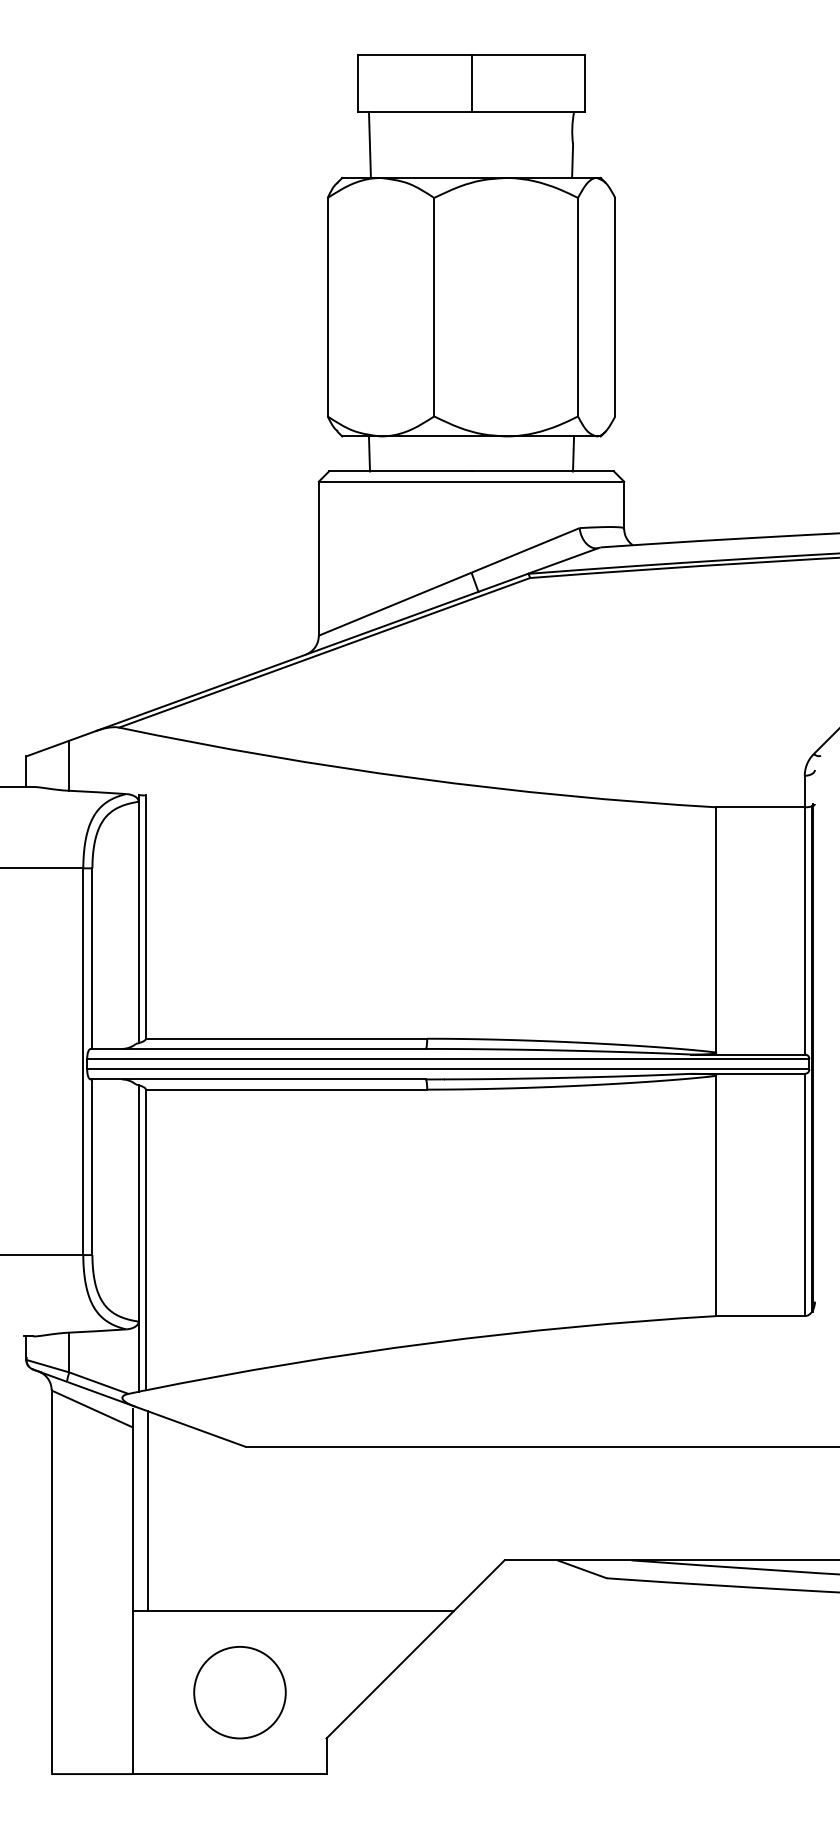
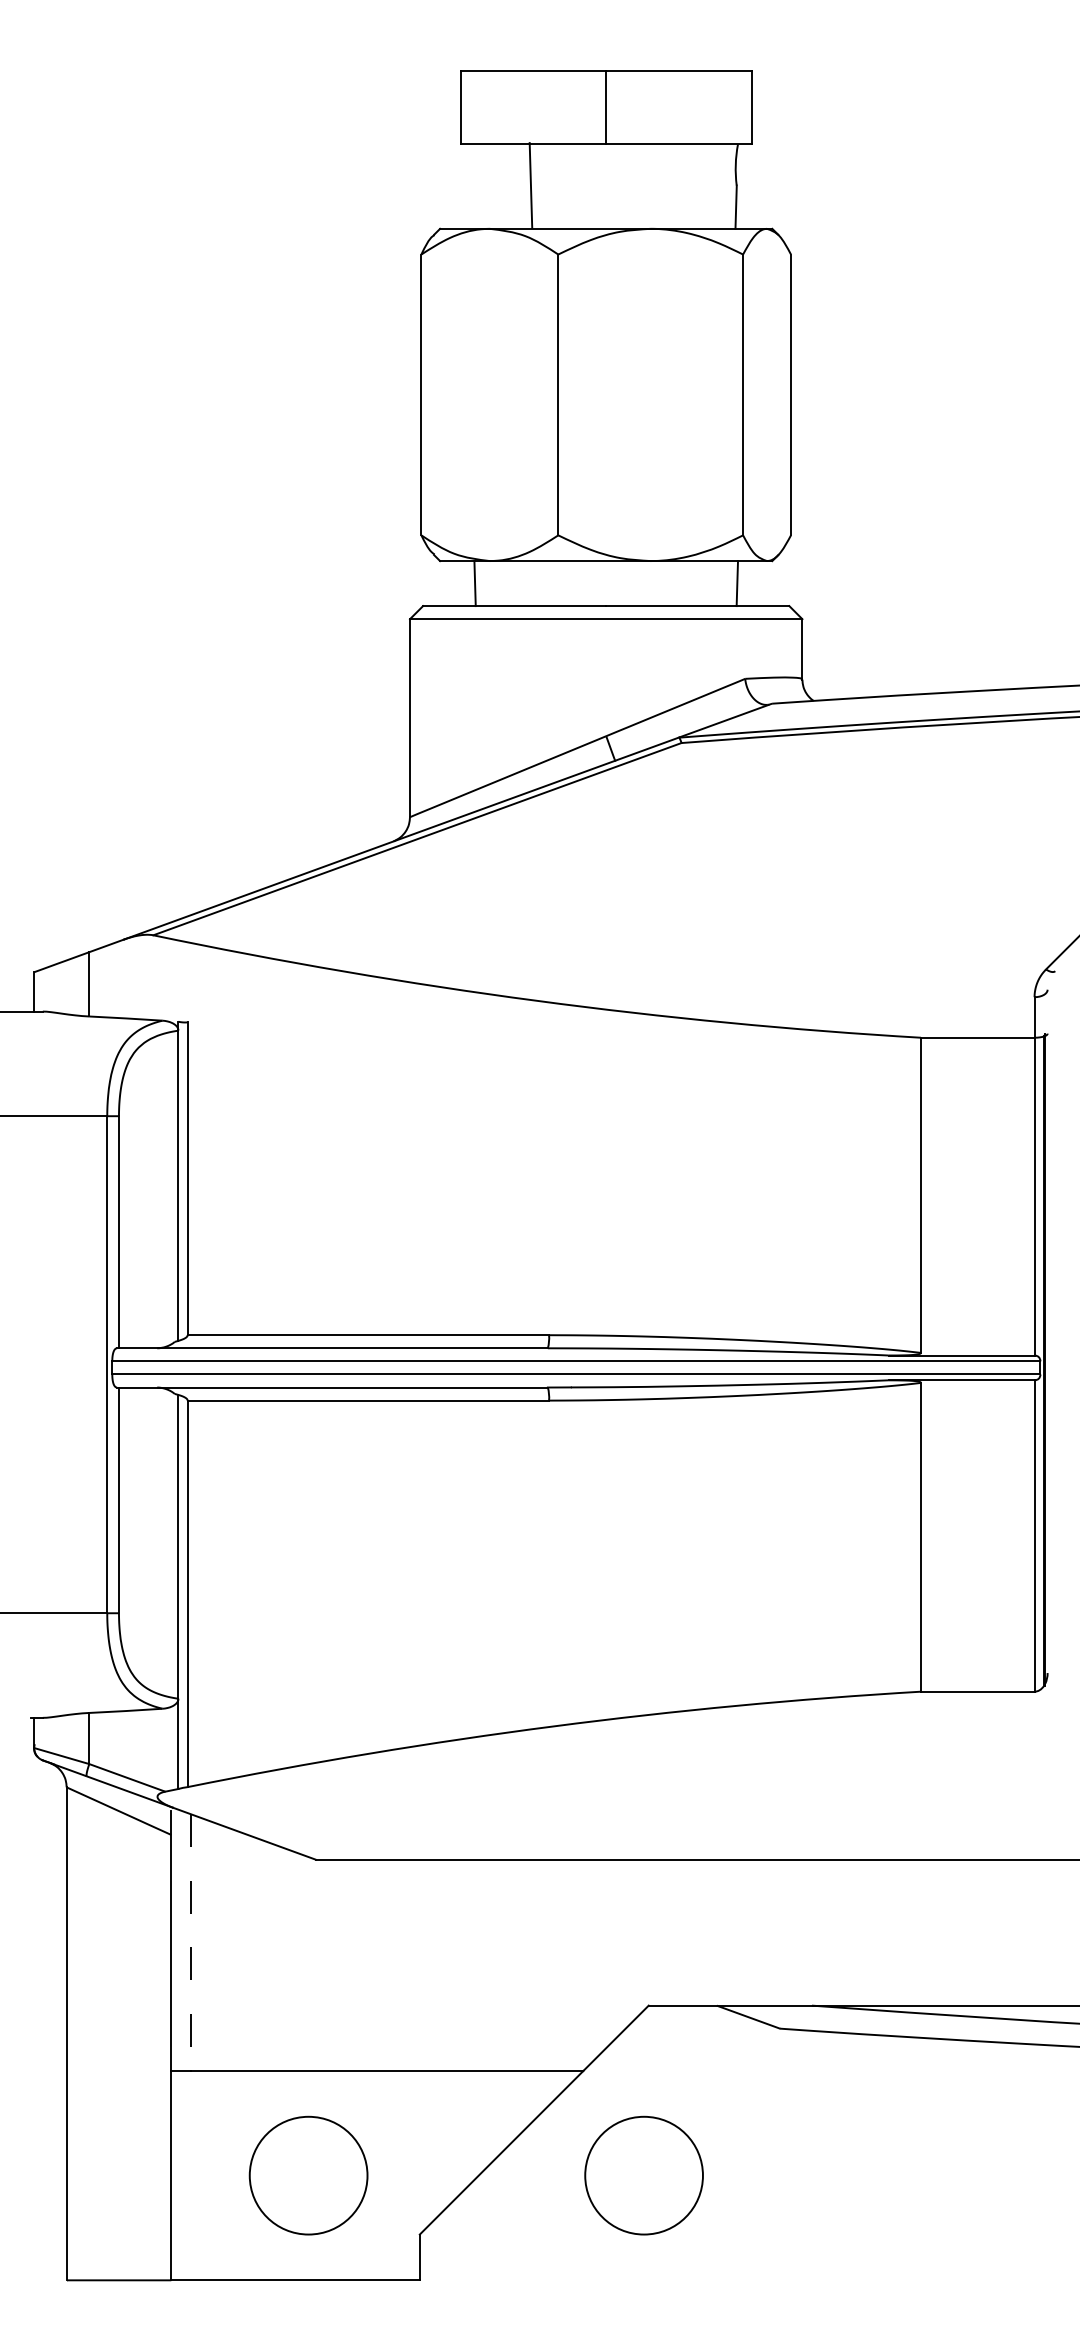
line: (369, 144) -> (530, 184), moved
line: (148, 1511) -> (191, 1942), solid -> dashed
circle: (500, 1692) -> (643, 2175), added

